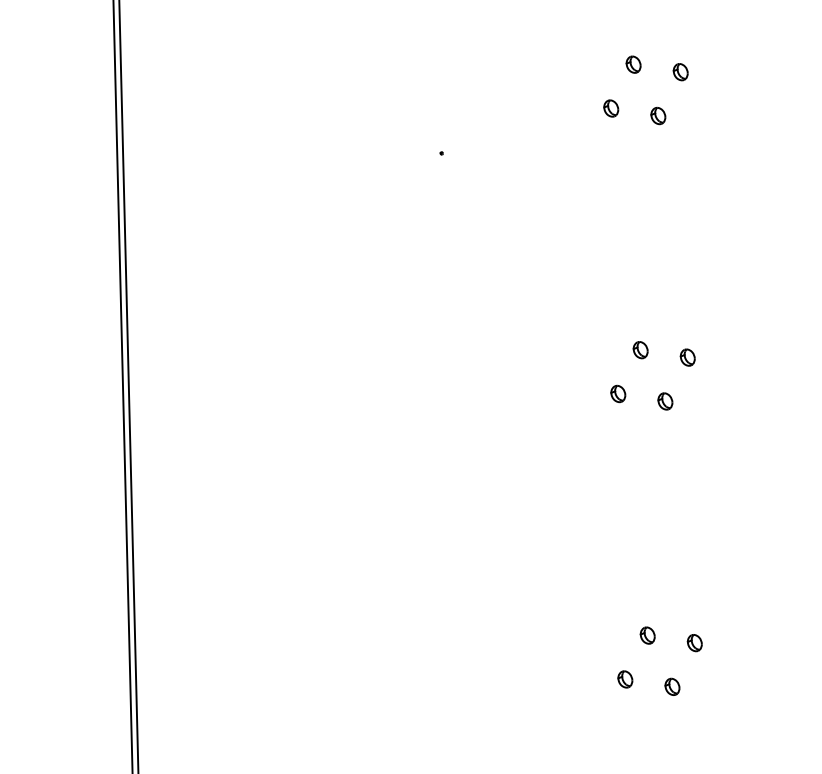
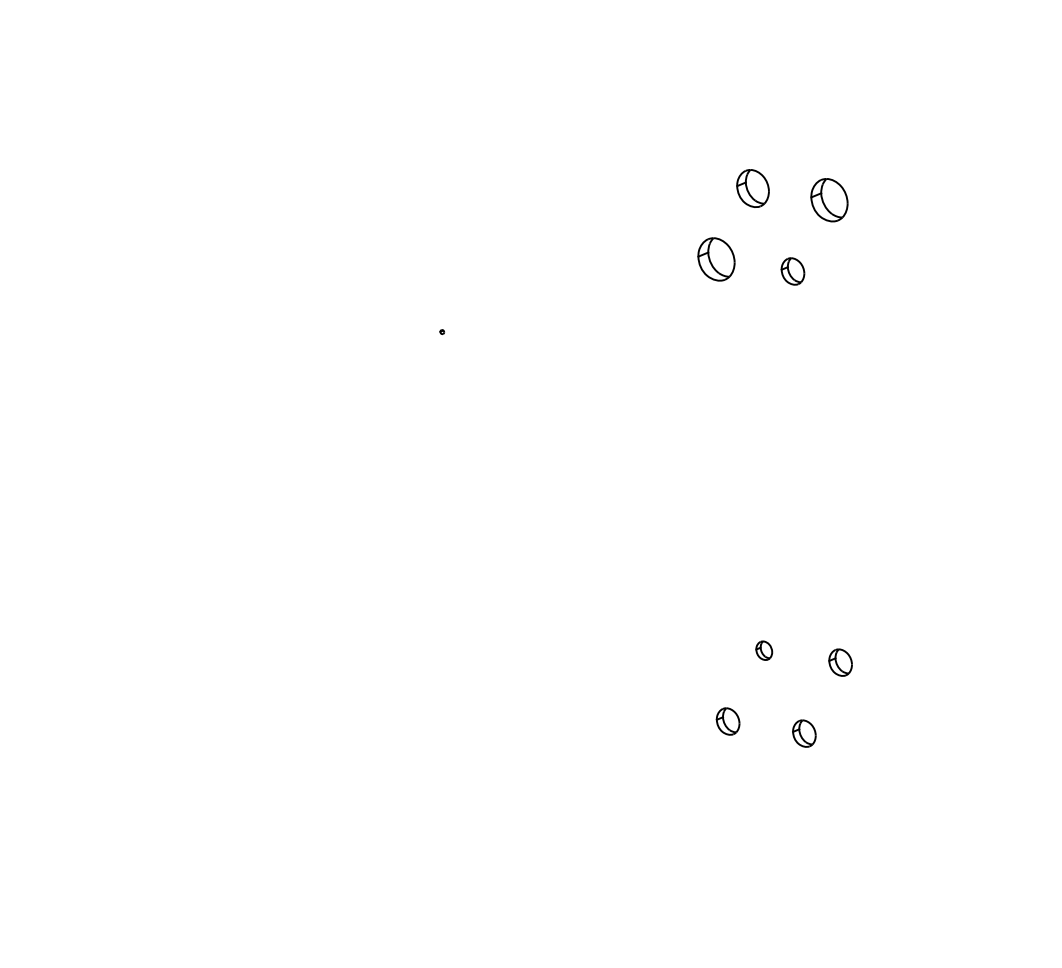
part: (633, 64) -> (752, 188), size x1.4
part: (680, 72) -> (828, 201), size x1.6
part: (611, 108) -> (717, 259), size x1.6
part: (640, 350) -> (764, 651), size x0.7

